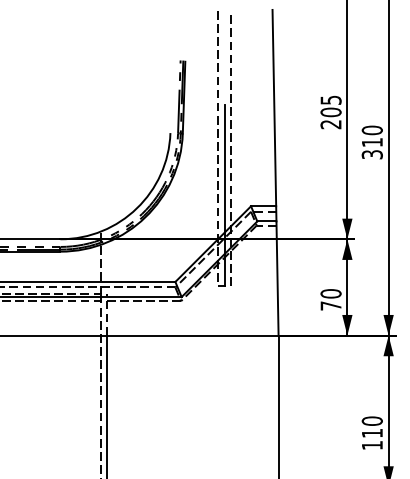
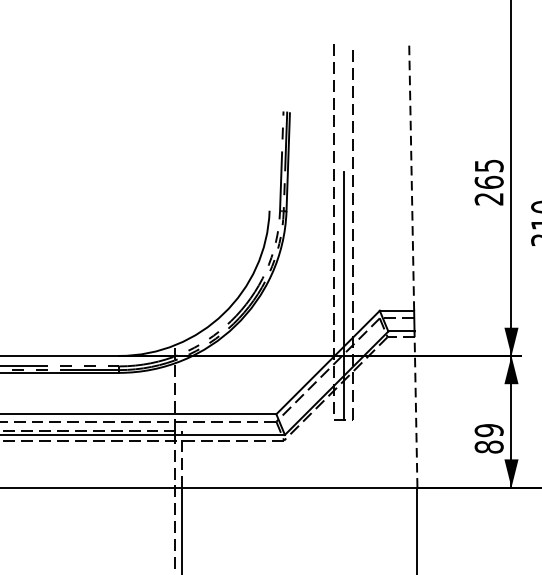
line: (274, 107) -> (411, 175), solid -> dashed
text: (330, 112) -> (488, 182), 205 -> 265
line: (277, 278) -> (415, 409), solid -> dashed
text: (330, 299) -> (488, 438), 70 -> 89

